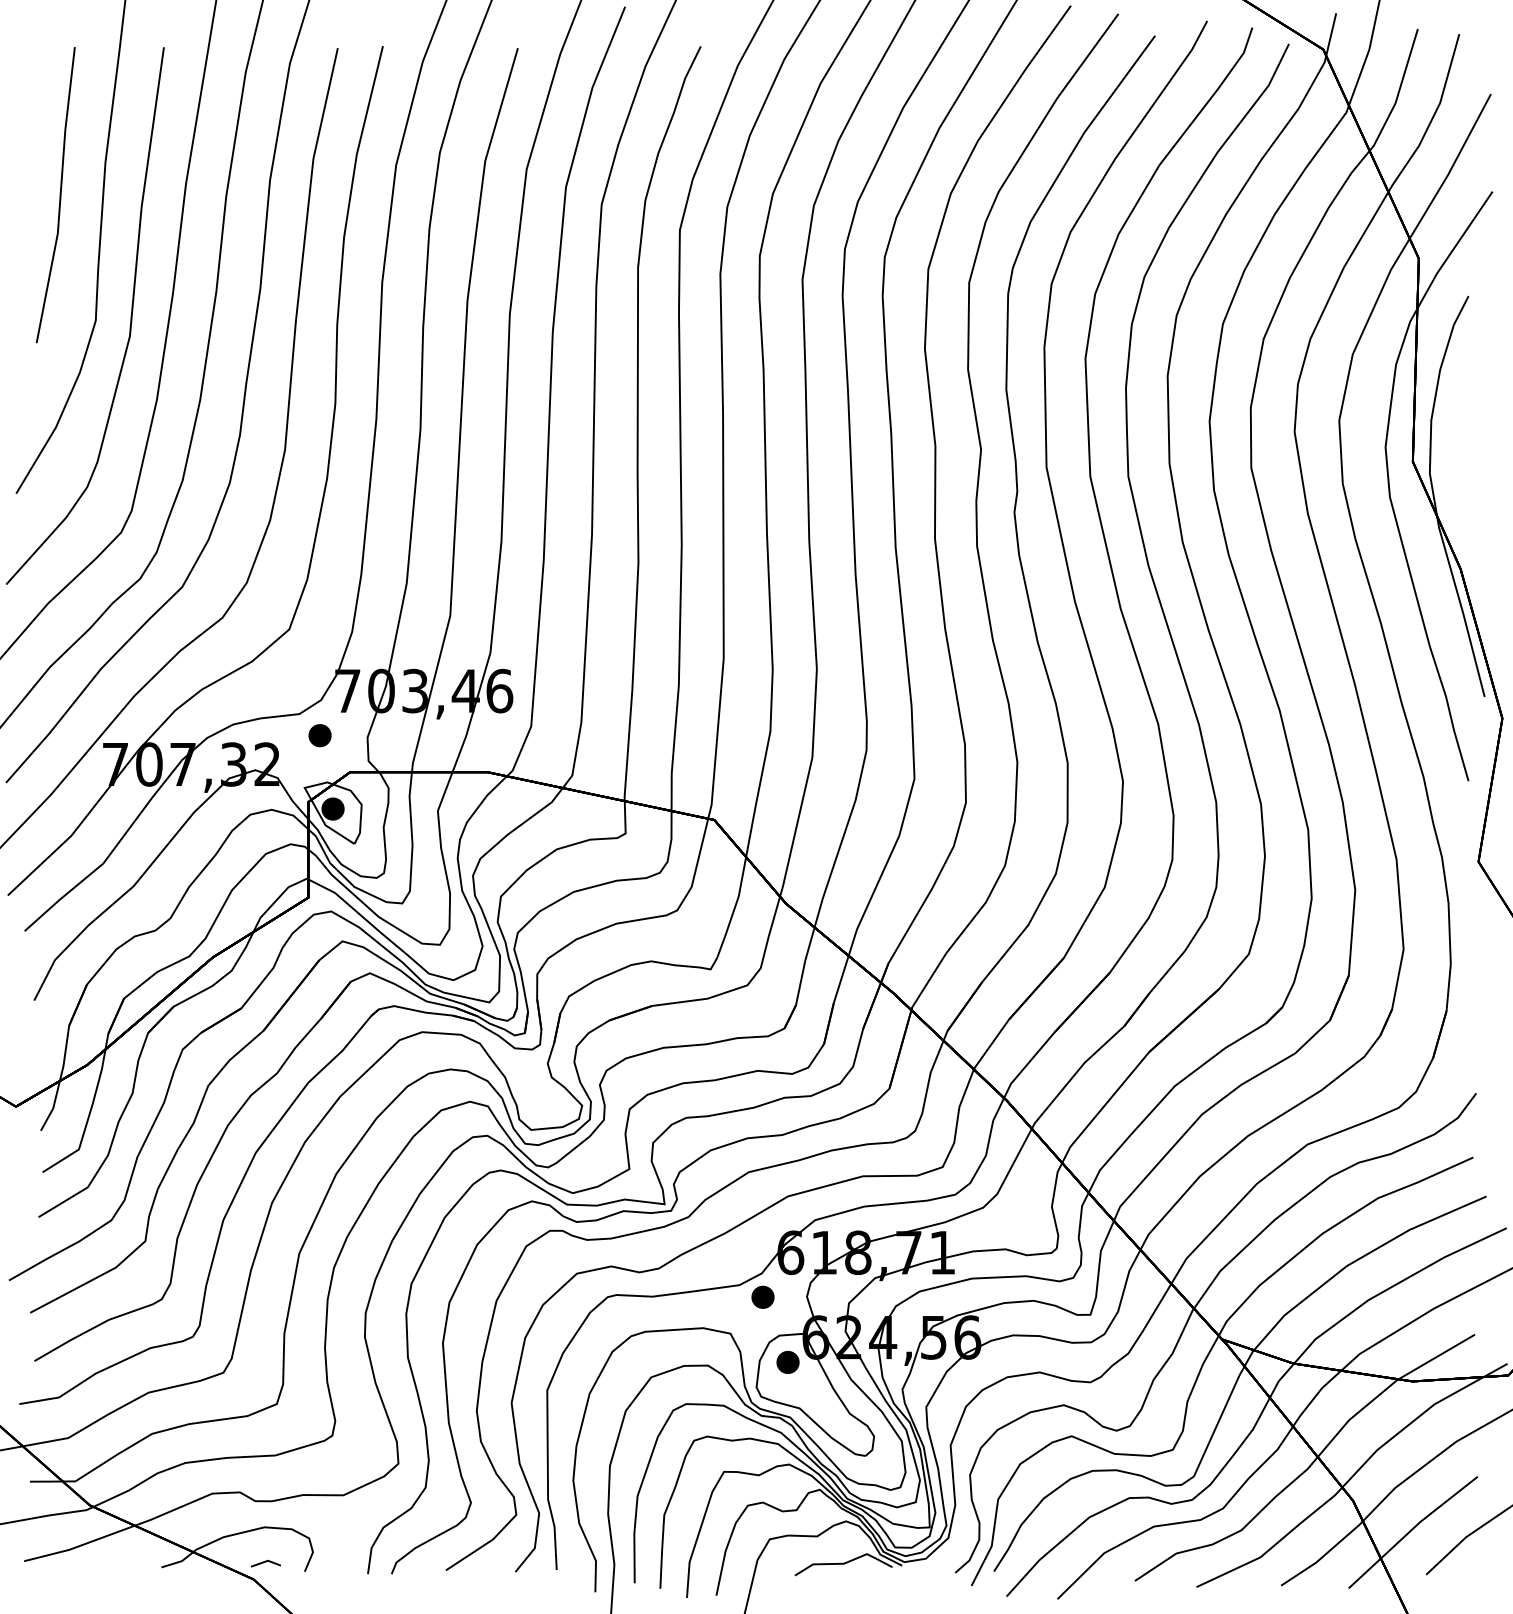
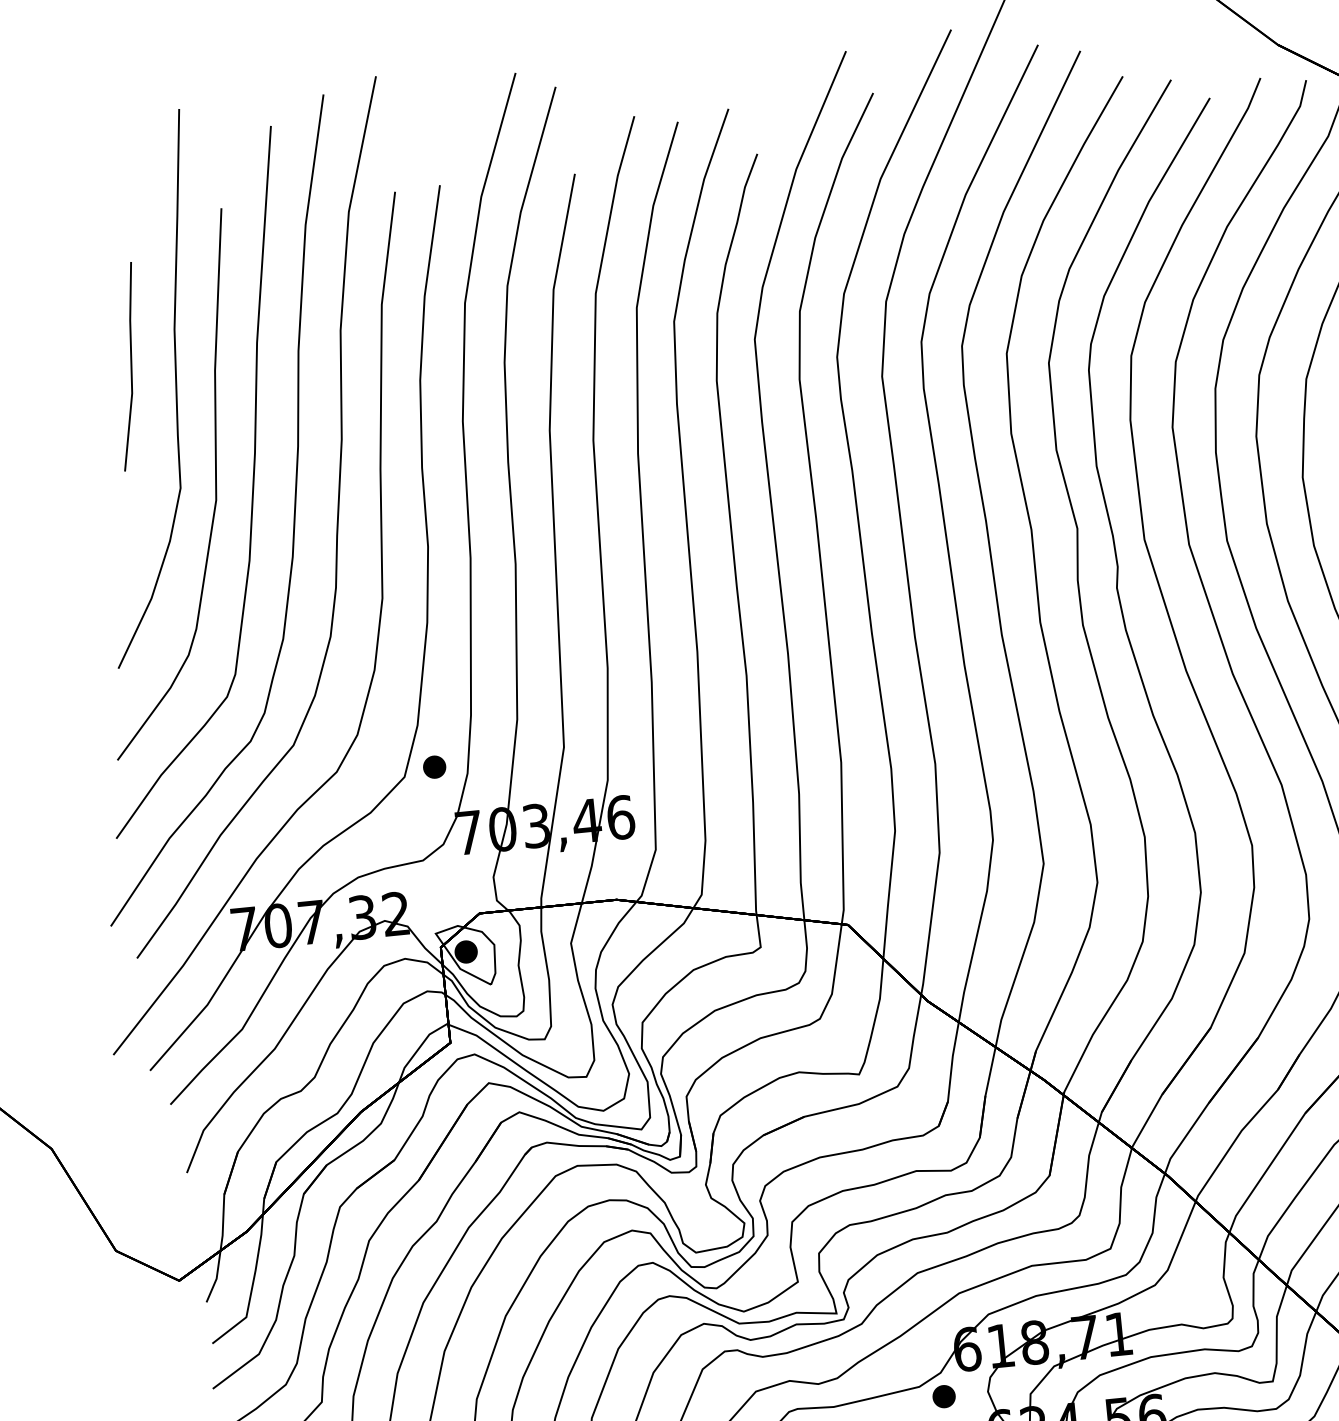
part: (55, 195) -> (127, 367), size x0.7
part: (319, 735) -> (434, 767), moved

